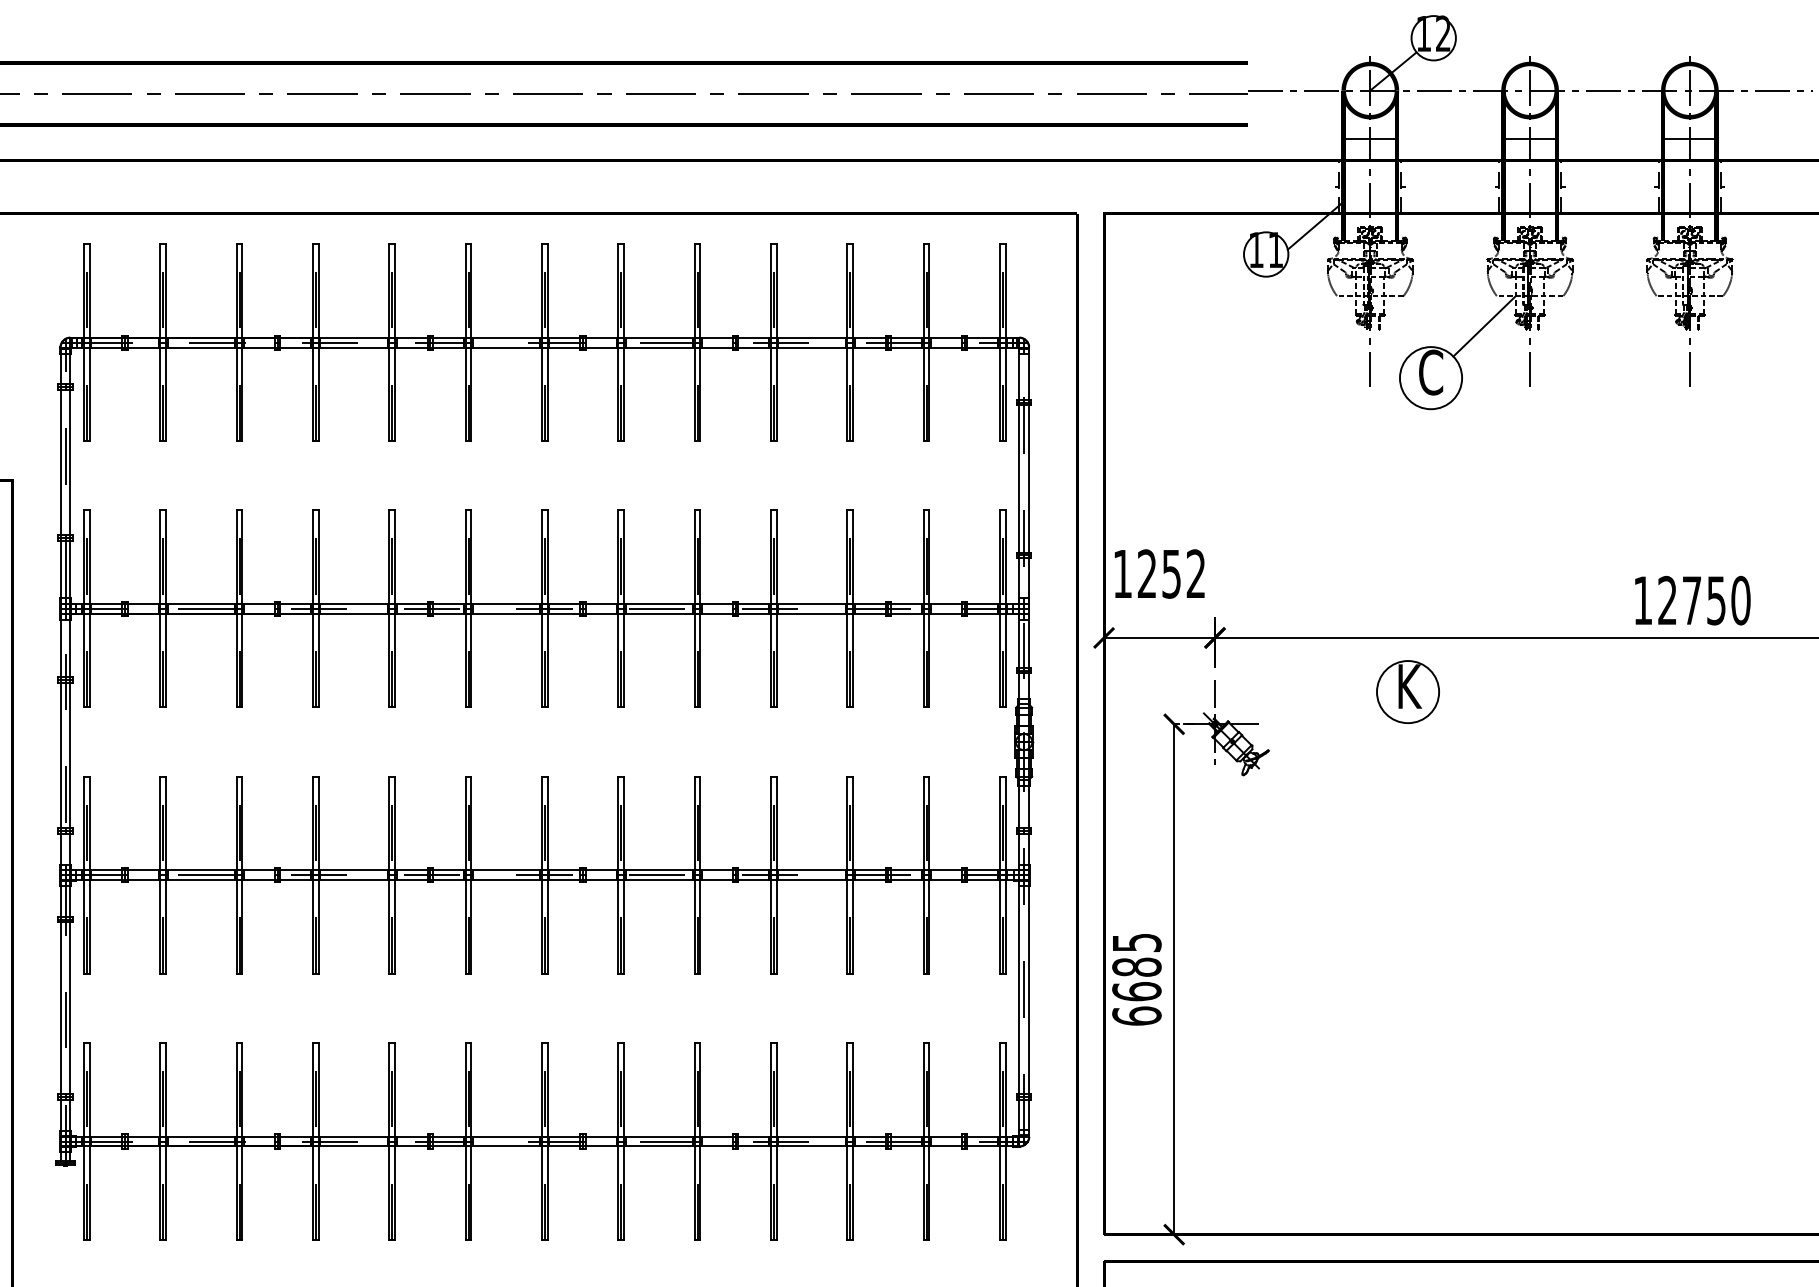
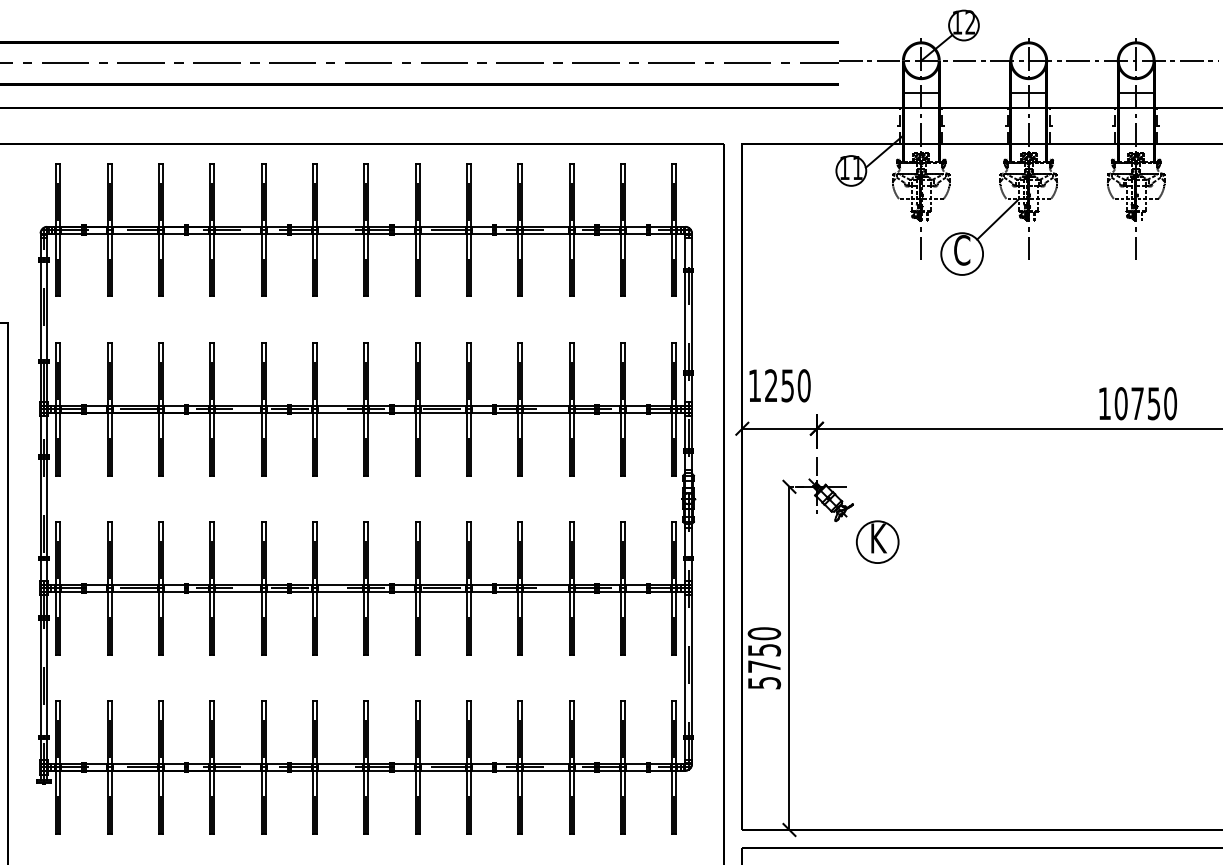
text: (1195, 573) -> (803, 385), 1252 -> 1250
text: (1666, 600) -> (1120, 403), 12750 -> 10750
part: (1407, 691) -> (877, 541), moved
text: (1137, 979) -> (764, 658), 6685 -> 5750

